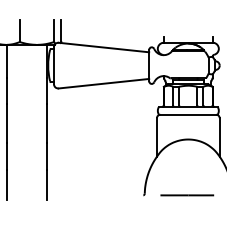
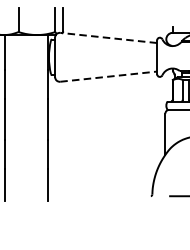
line: (103, 47) -> (108, 37), solid -> dashed
line: (104, 83) -> (109, 76), solid -> dashed

